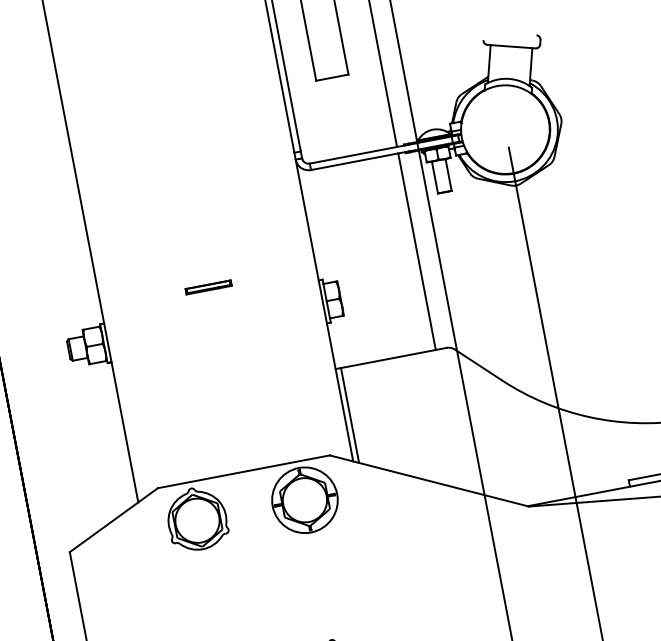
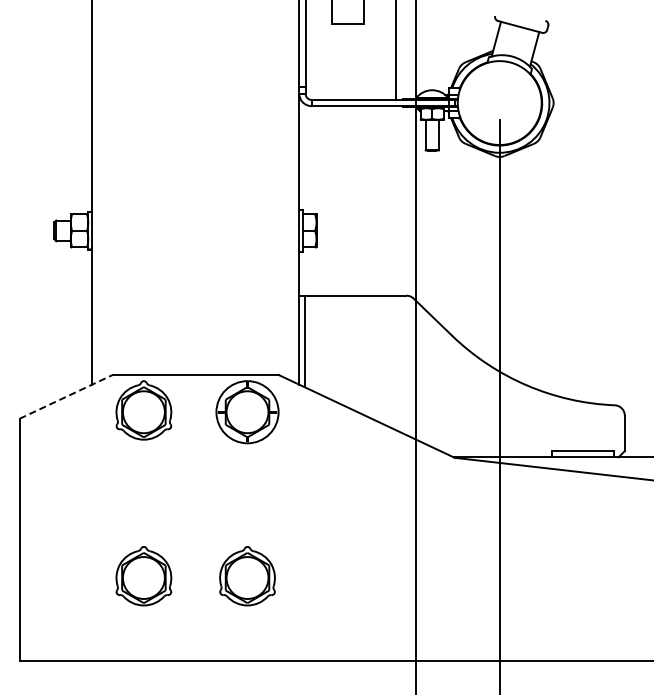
line: (416, 251) -> (395, 200), removed
part: (208, 287) -> (195, 197), removed
line: (114, 519) -> (66, 396), solid -> dashed

